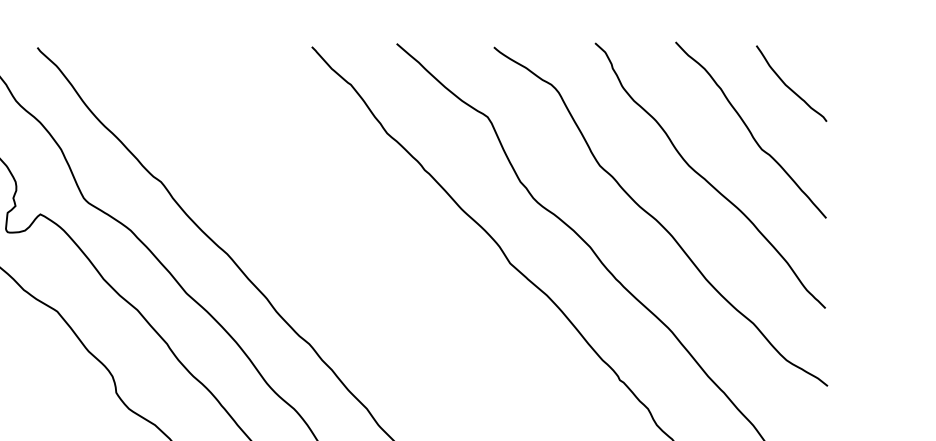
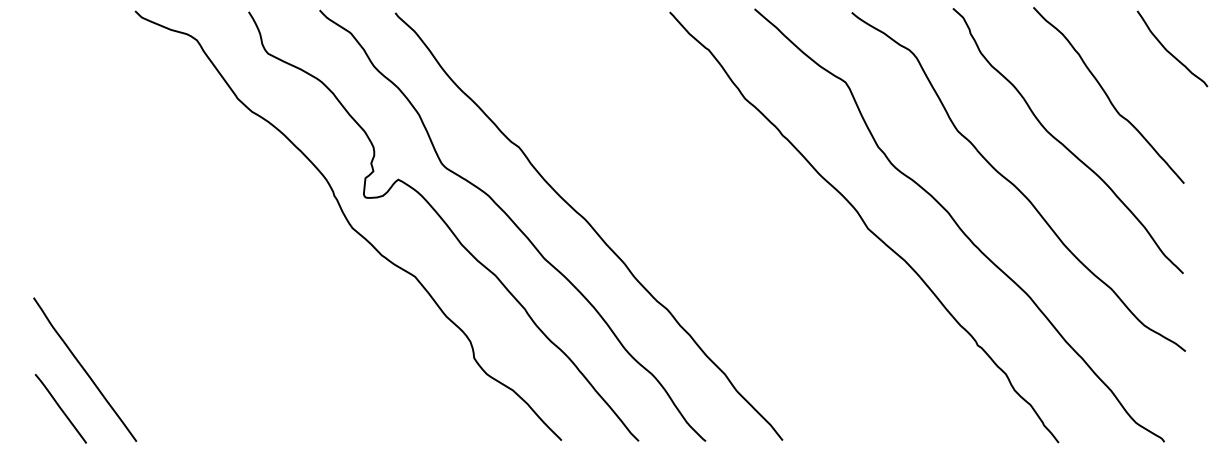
curve: (788, 86) -> (1169, 51), moved

